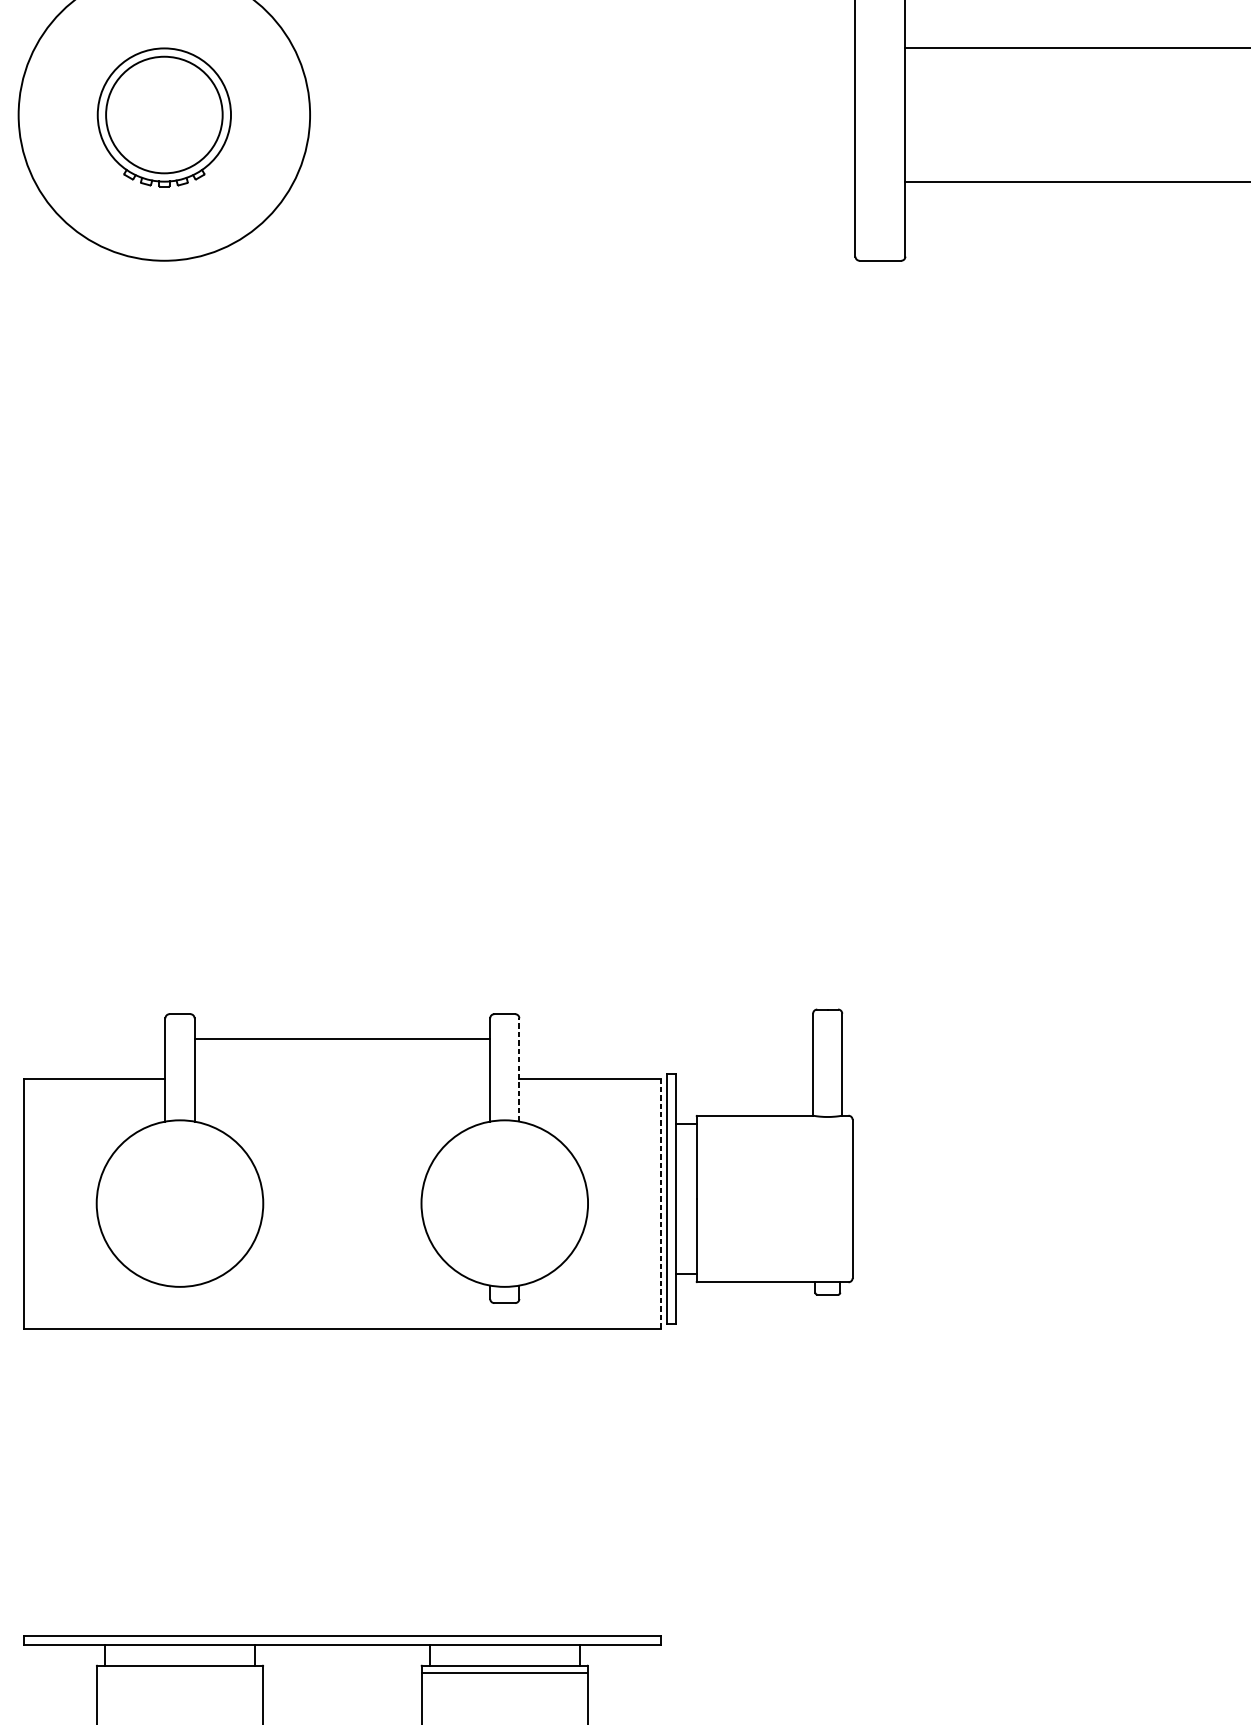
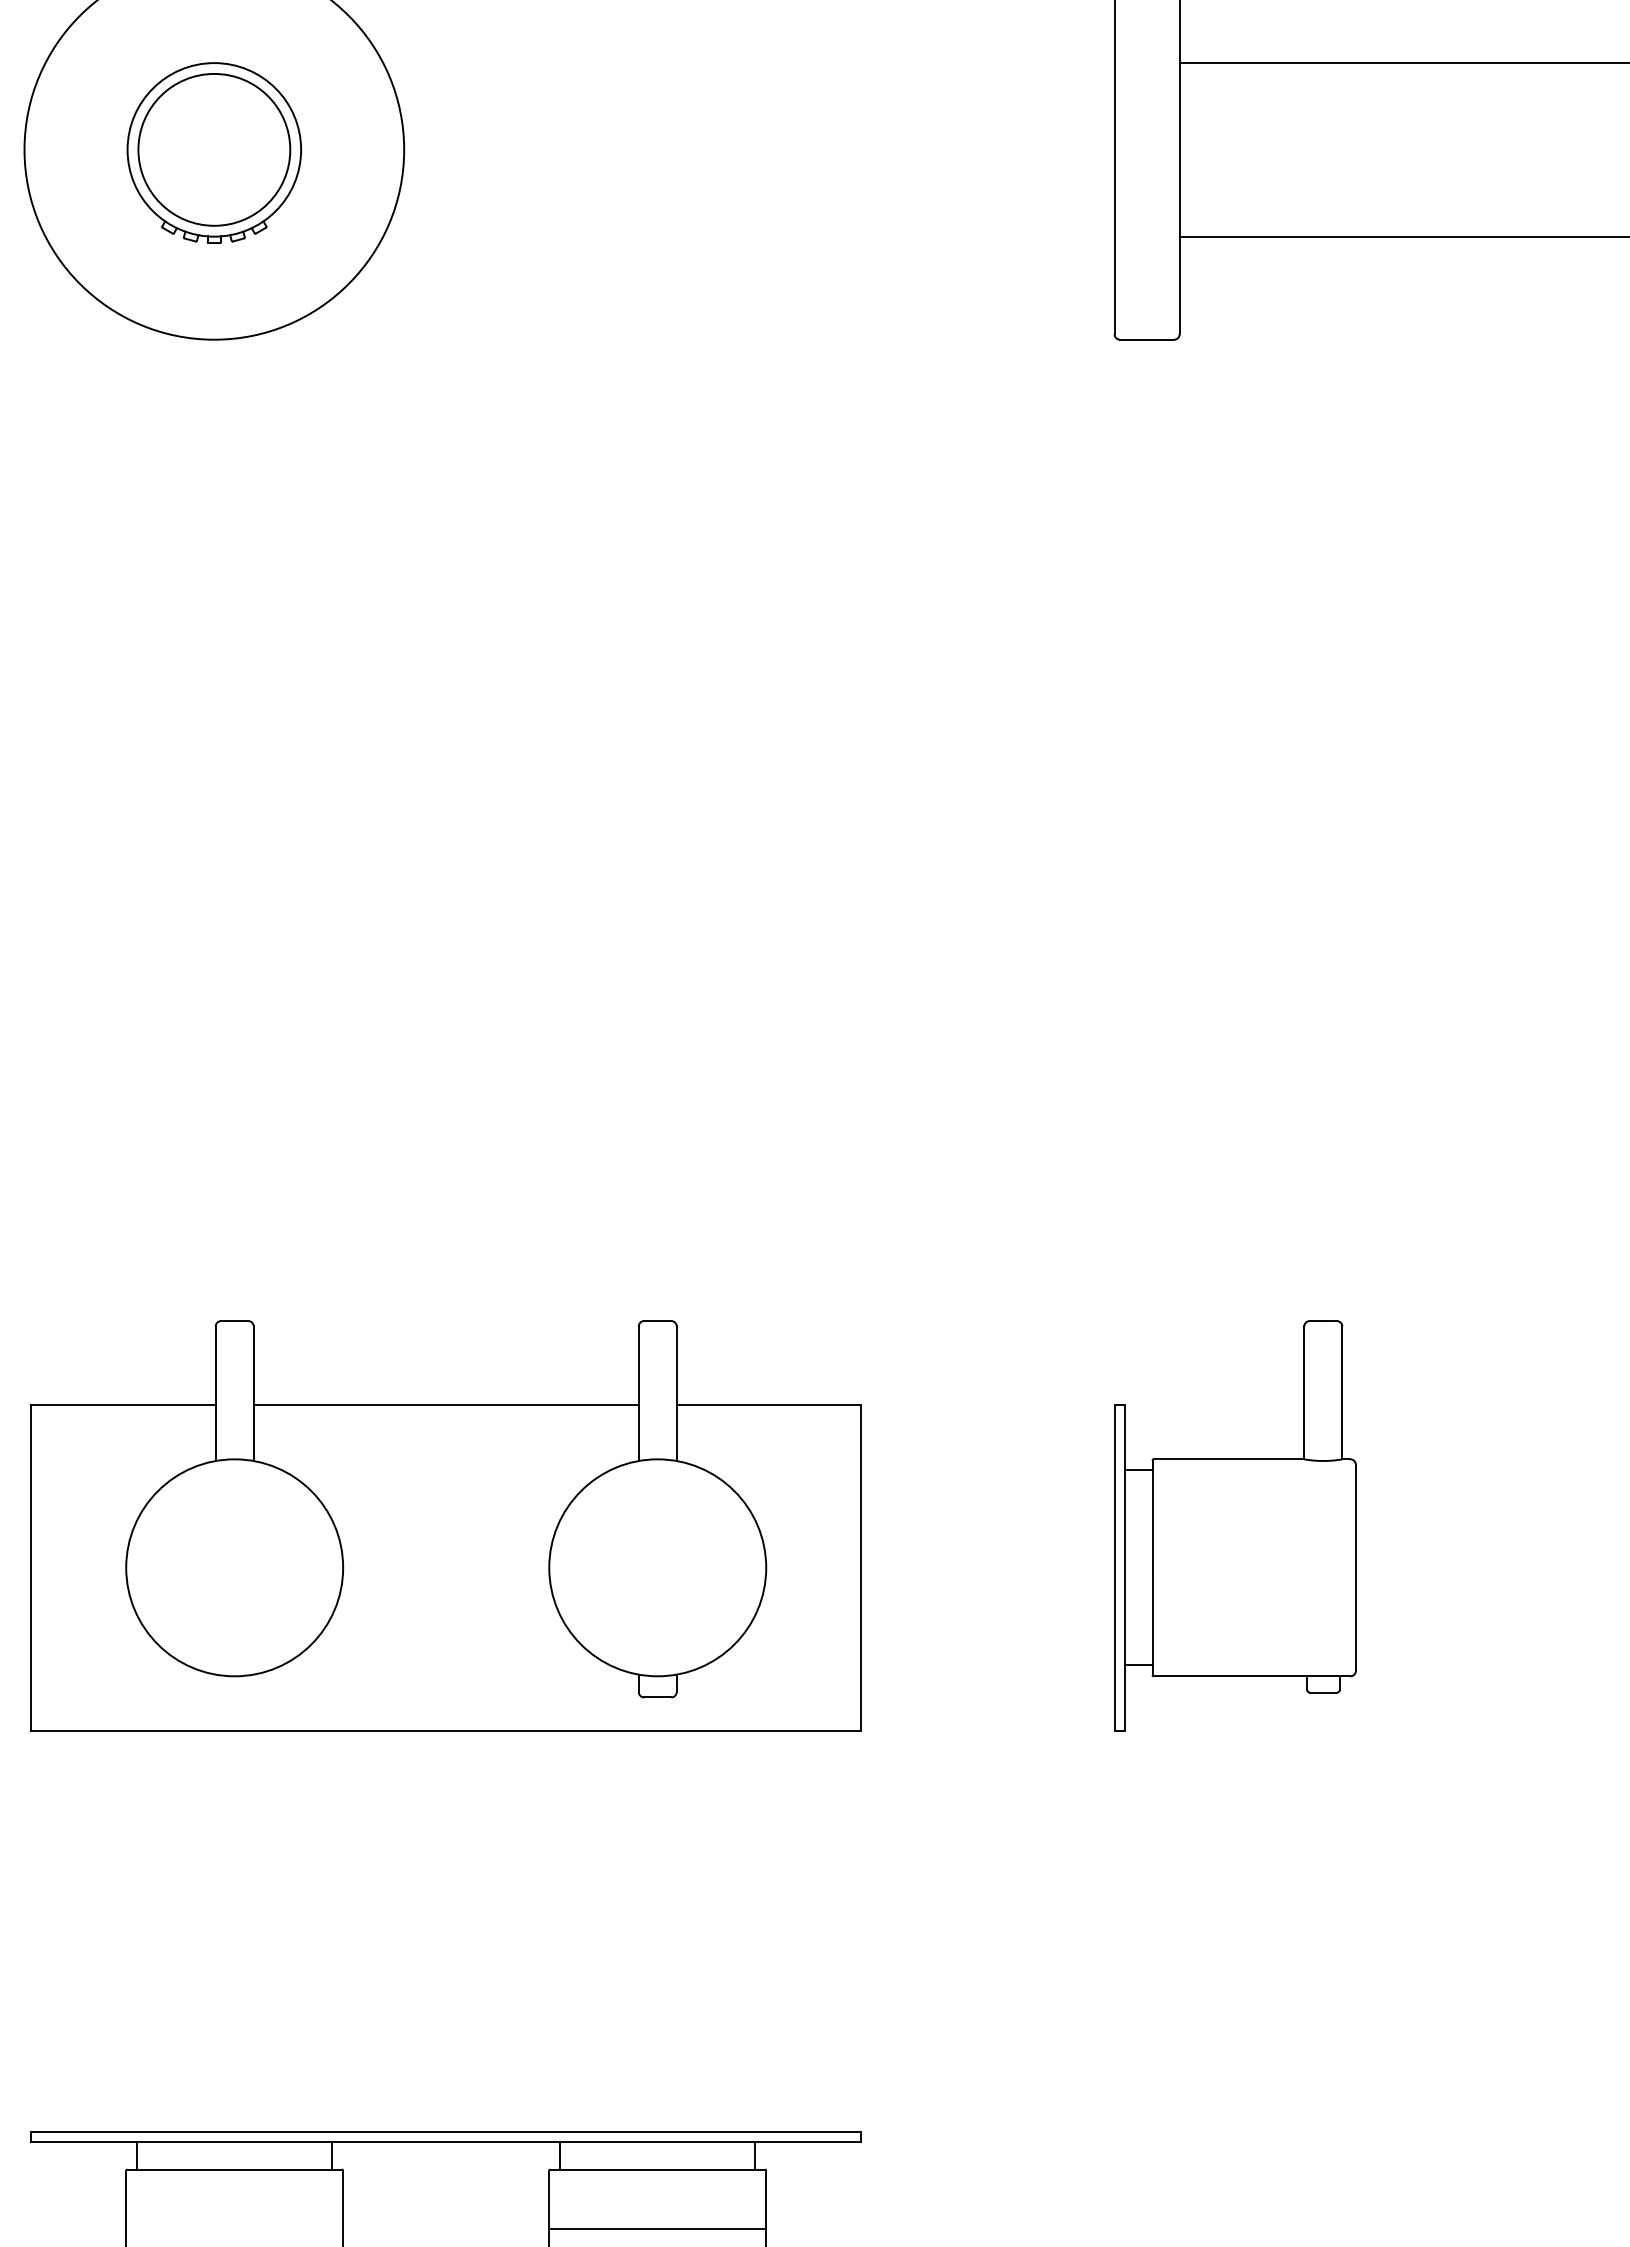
line: (341, 1039) -> (445, 1405), moved
line: (519, 1069) -> (676, 1393), dashed -> solid
part: (760, 1166) -> (1235, 1525), moved
line: (661, 1203) -> (861, 1567), dashed -> solid
line: (504, 1673) -> (657, 2229), moved

